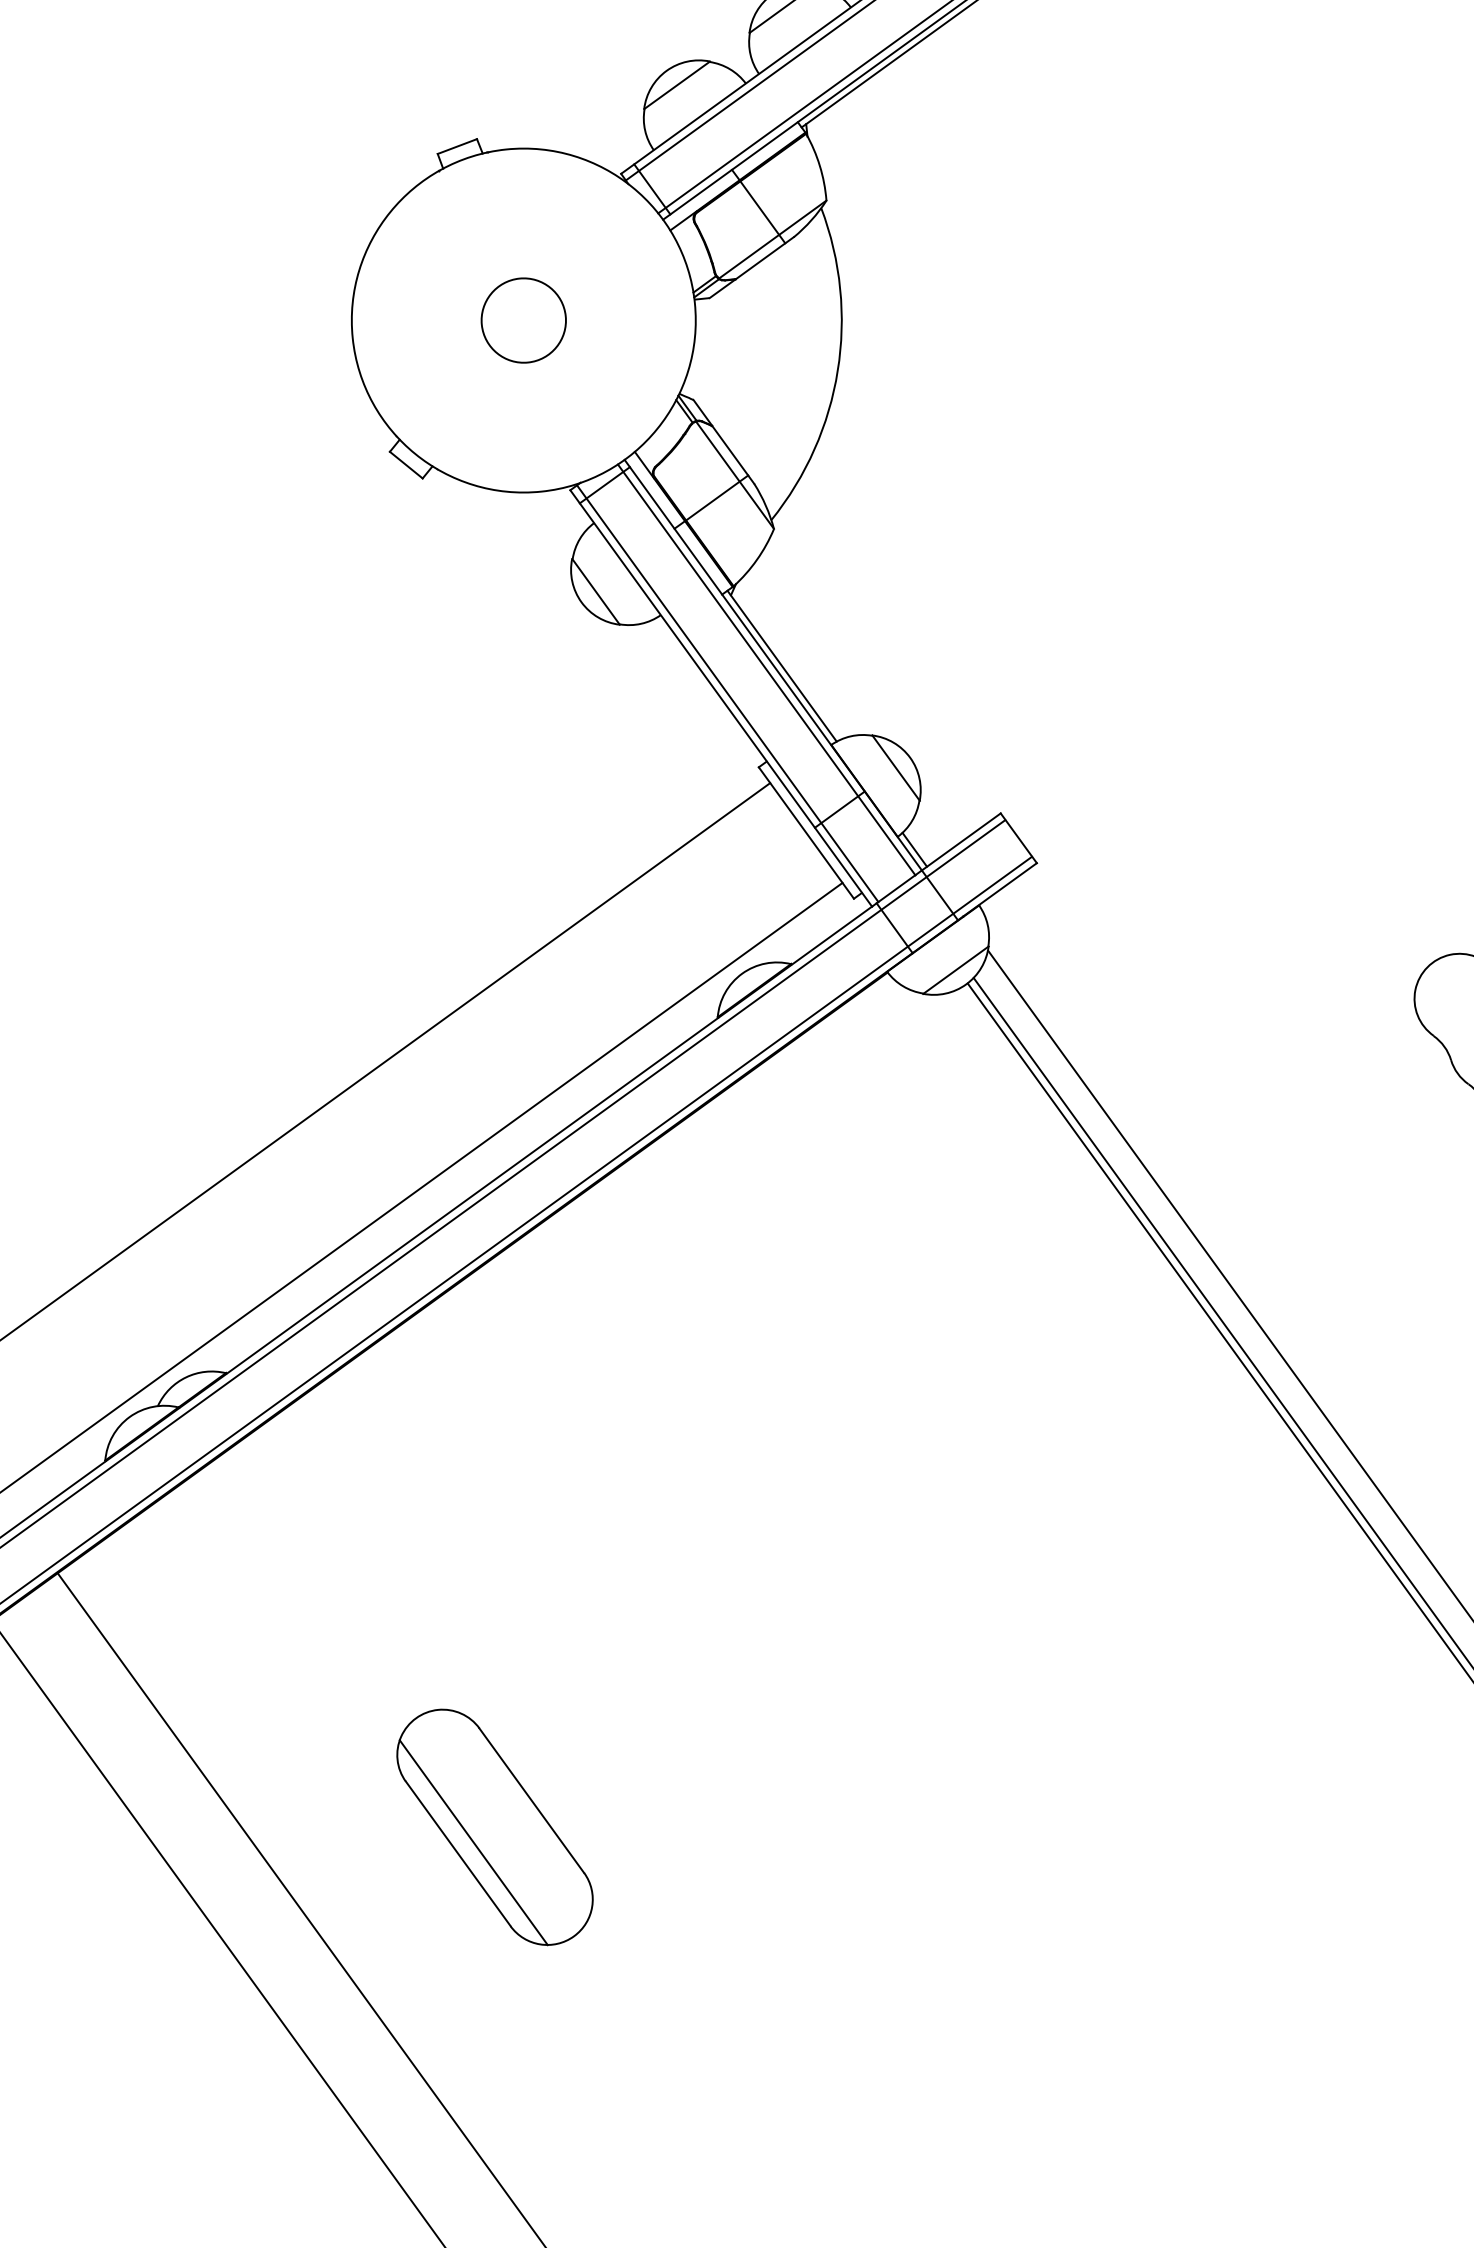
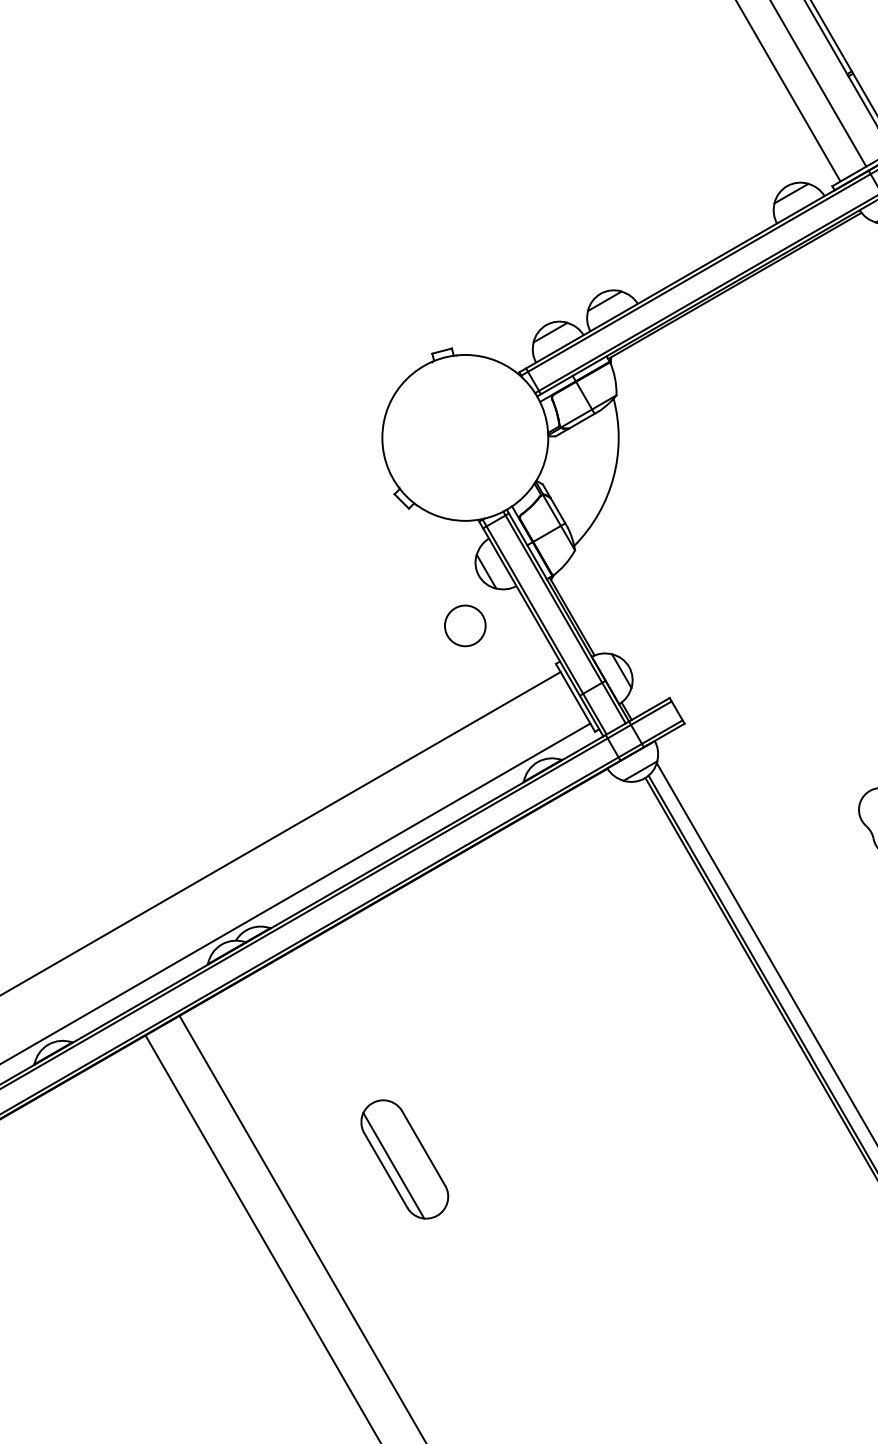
circle: (524, 319) -> (465, 625), moved
part: (494, 1827) -> (404, 1159), moved

